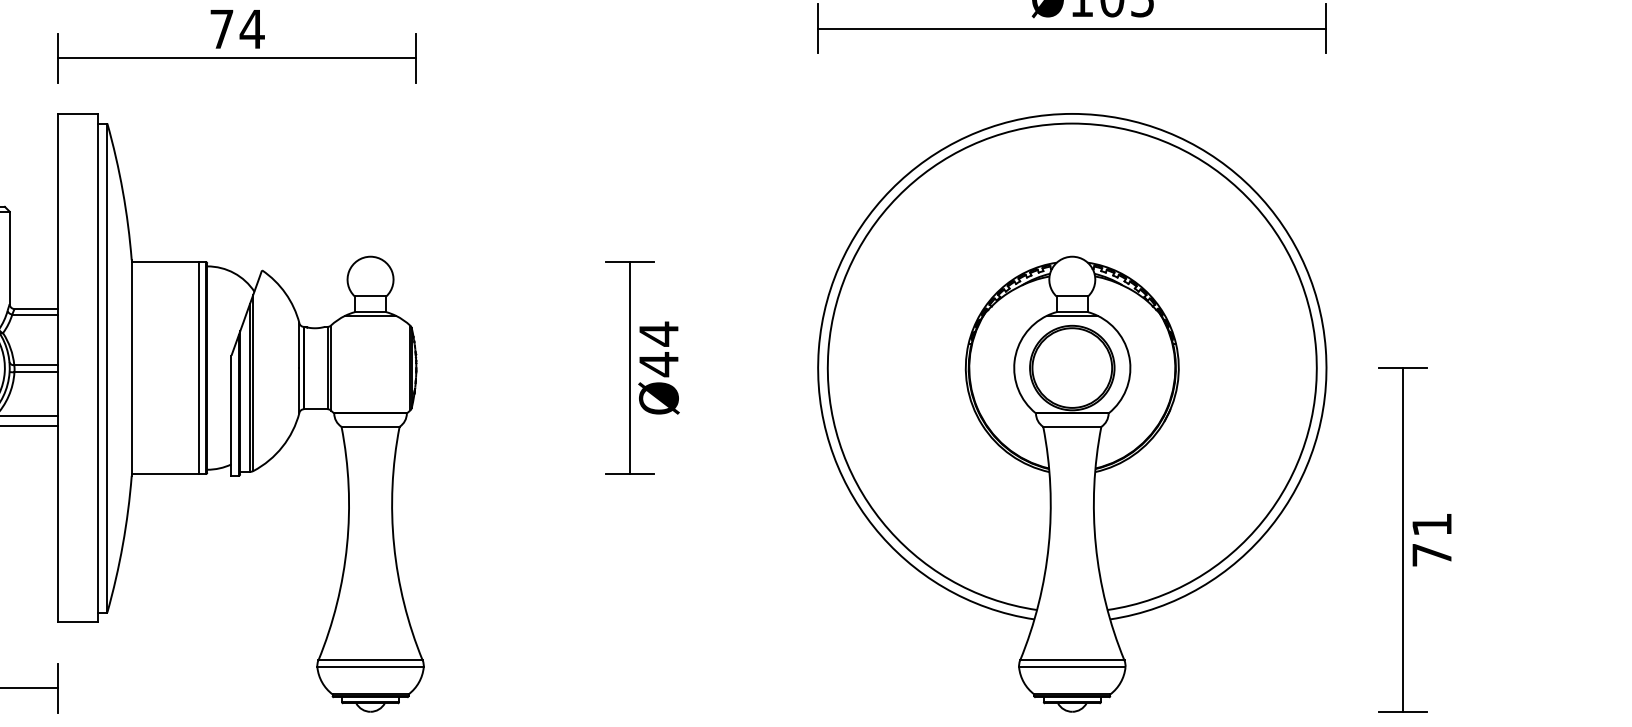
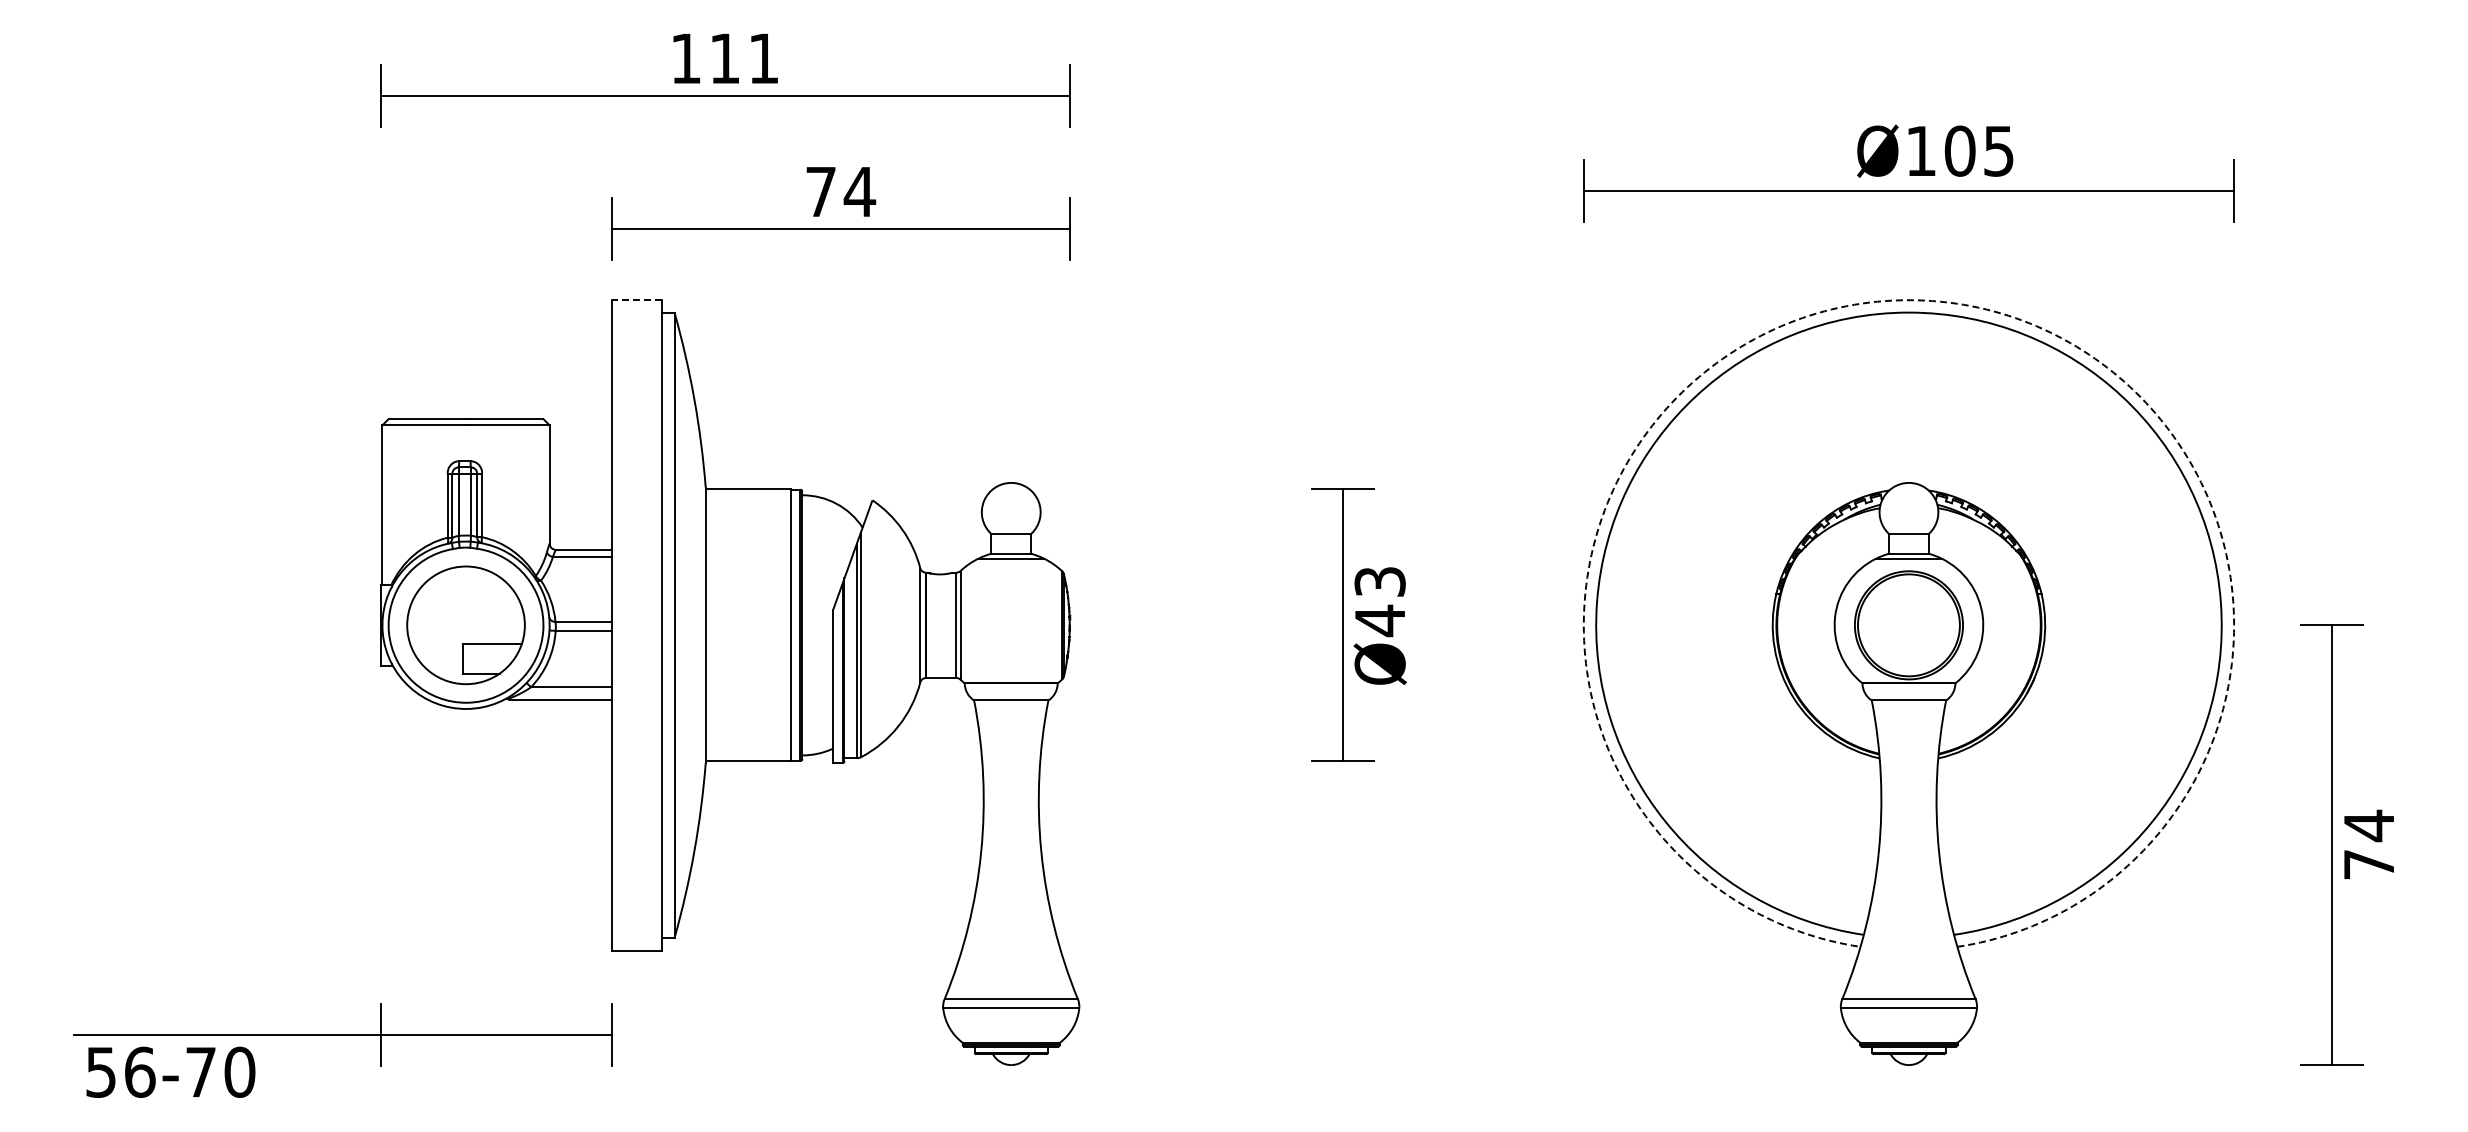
line: (77, 114) -> (636, 300), solid -> dashed
arc: (1071, 114) -> (1908, 300), solid -> dashed
text: (658, 333) -> (1379, 581), Ø44 -> Ø43
text: (1431, 524) -> (2368, 825), 71 -> 74

